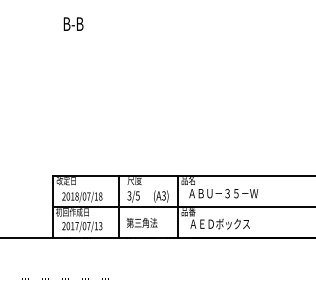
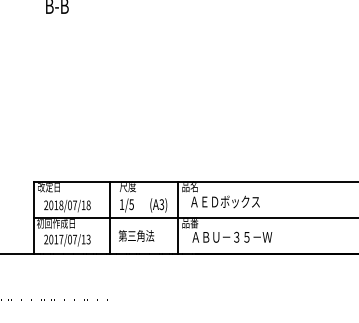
text: (228, 193) -> (236, 201), ＡＢＵ－３５－Ｗ -> ＡＥＤボックス
text: (129, 195) -> (121, 204), 3/5 -> 1/5
text: (229, 223) -> (237, 236), ＡＥＤボックス -> ＡＢＵ－３５－Ｗ

